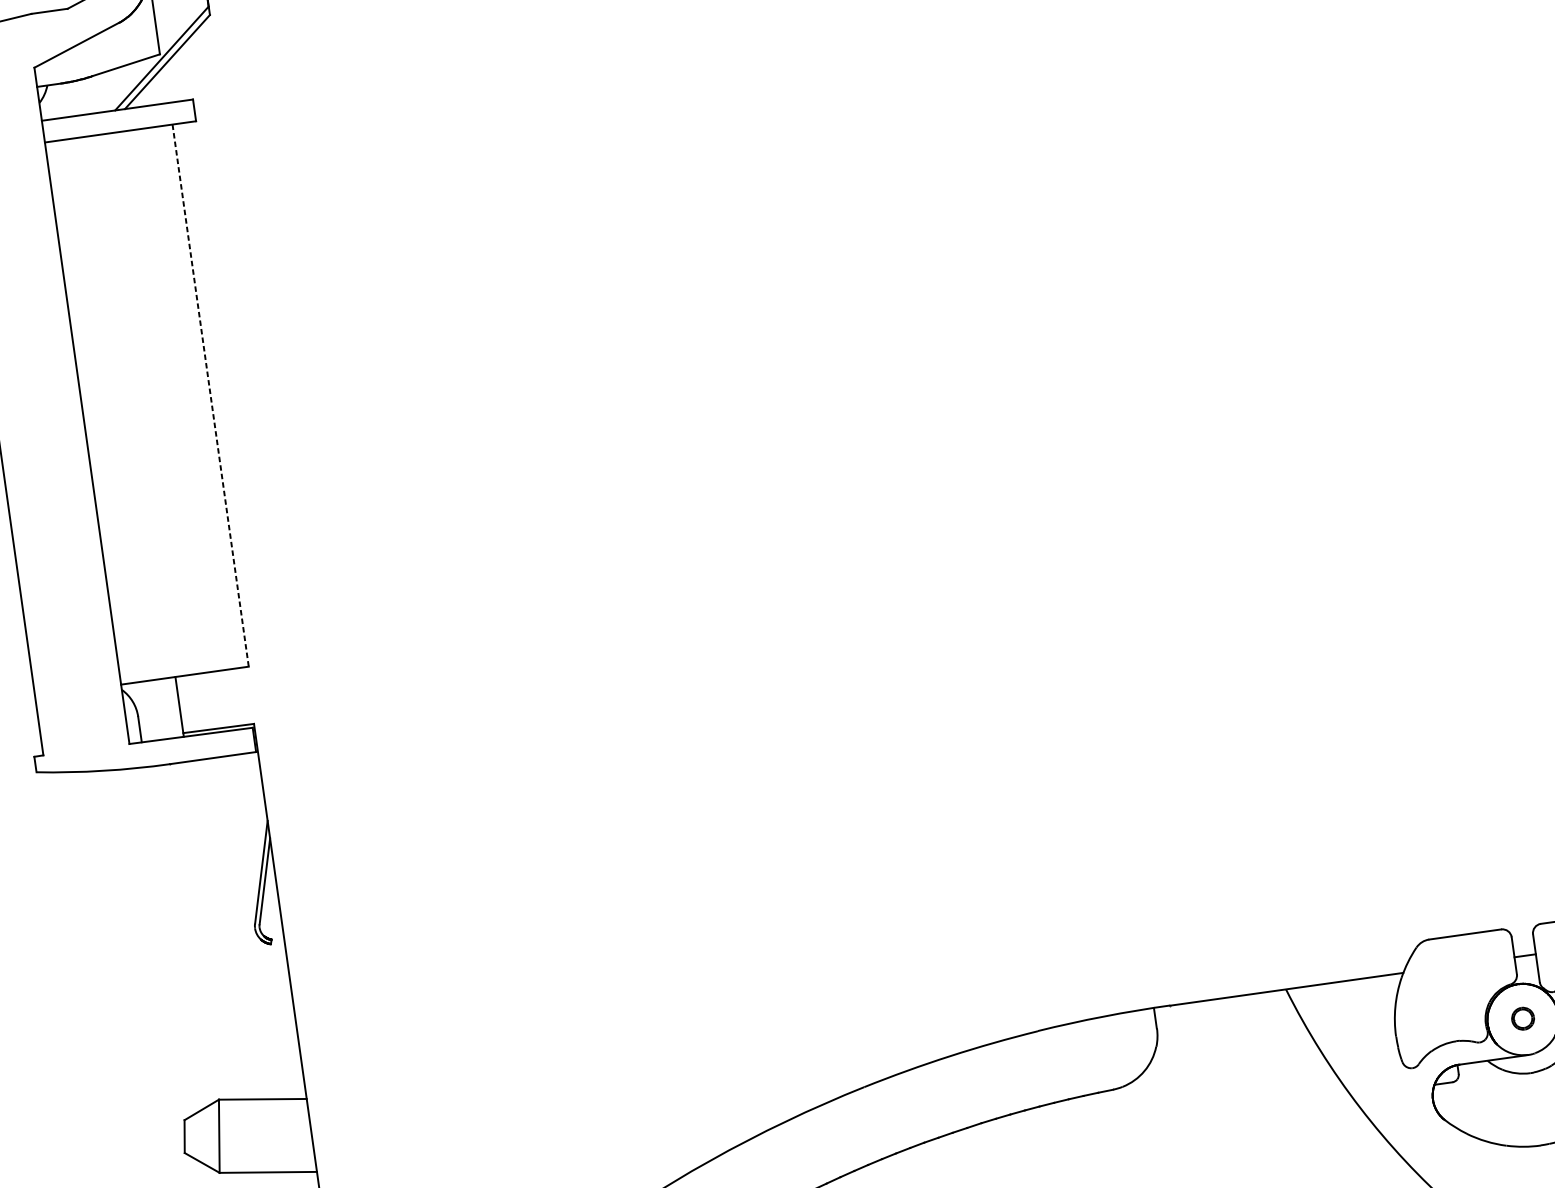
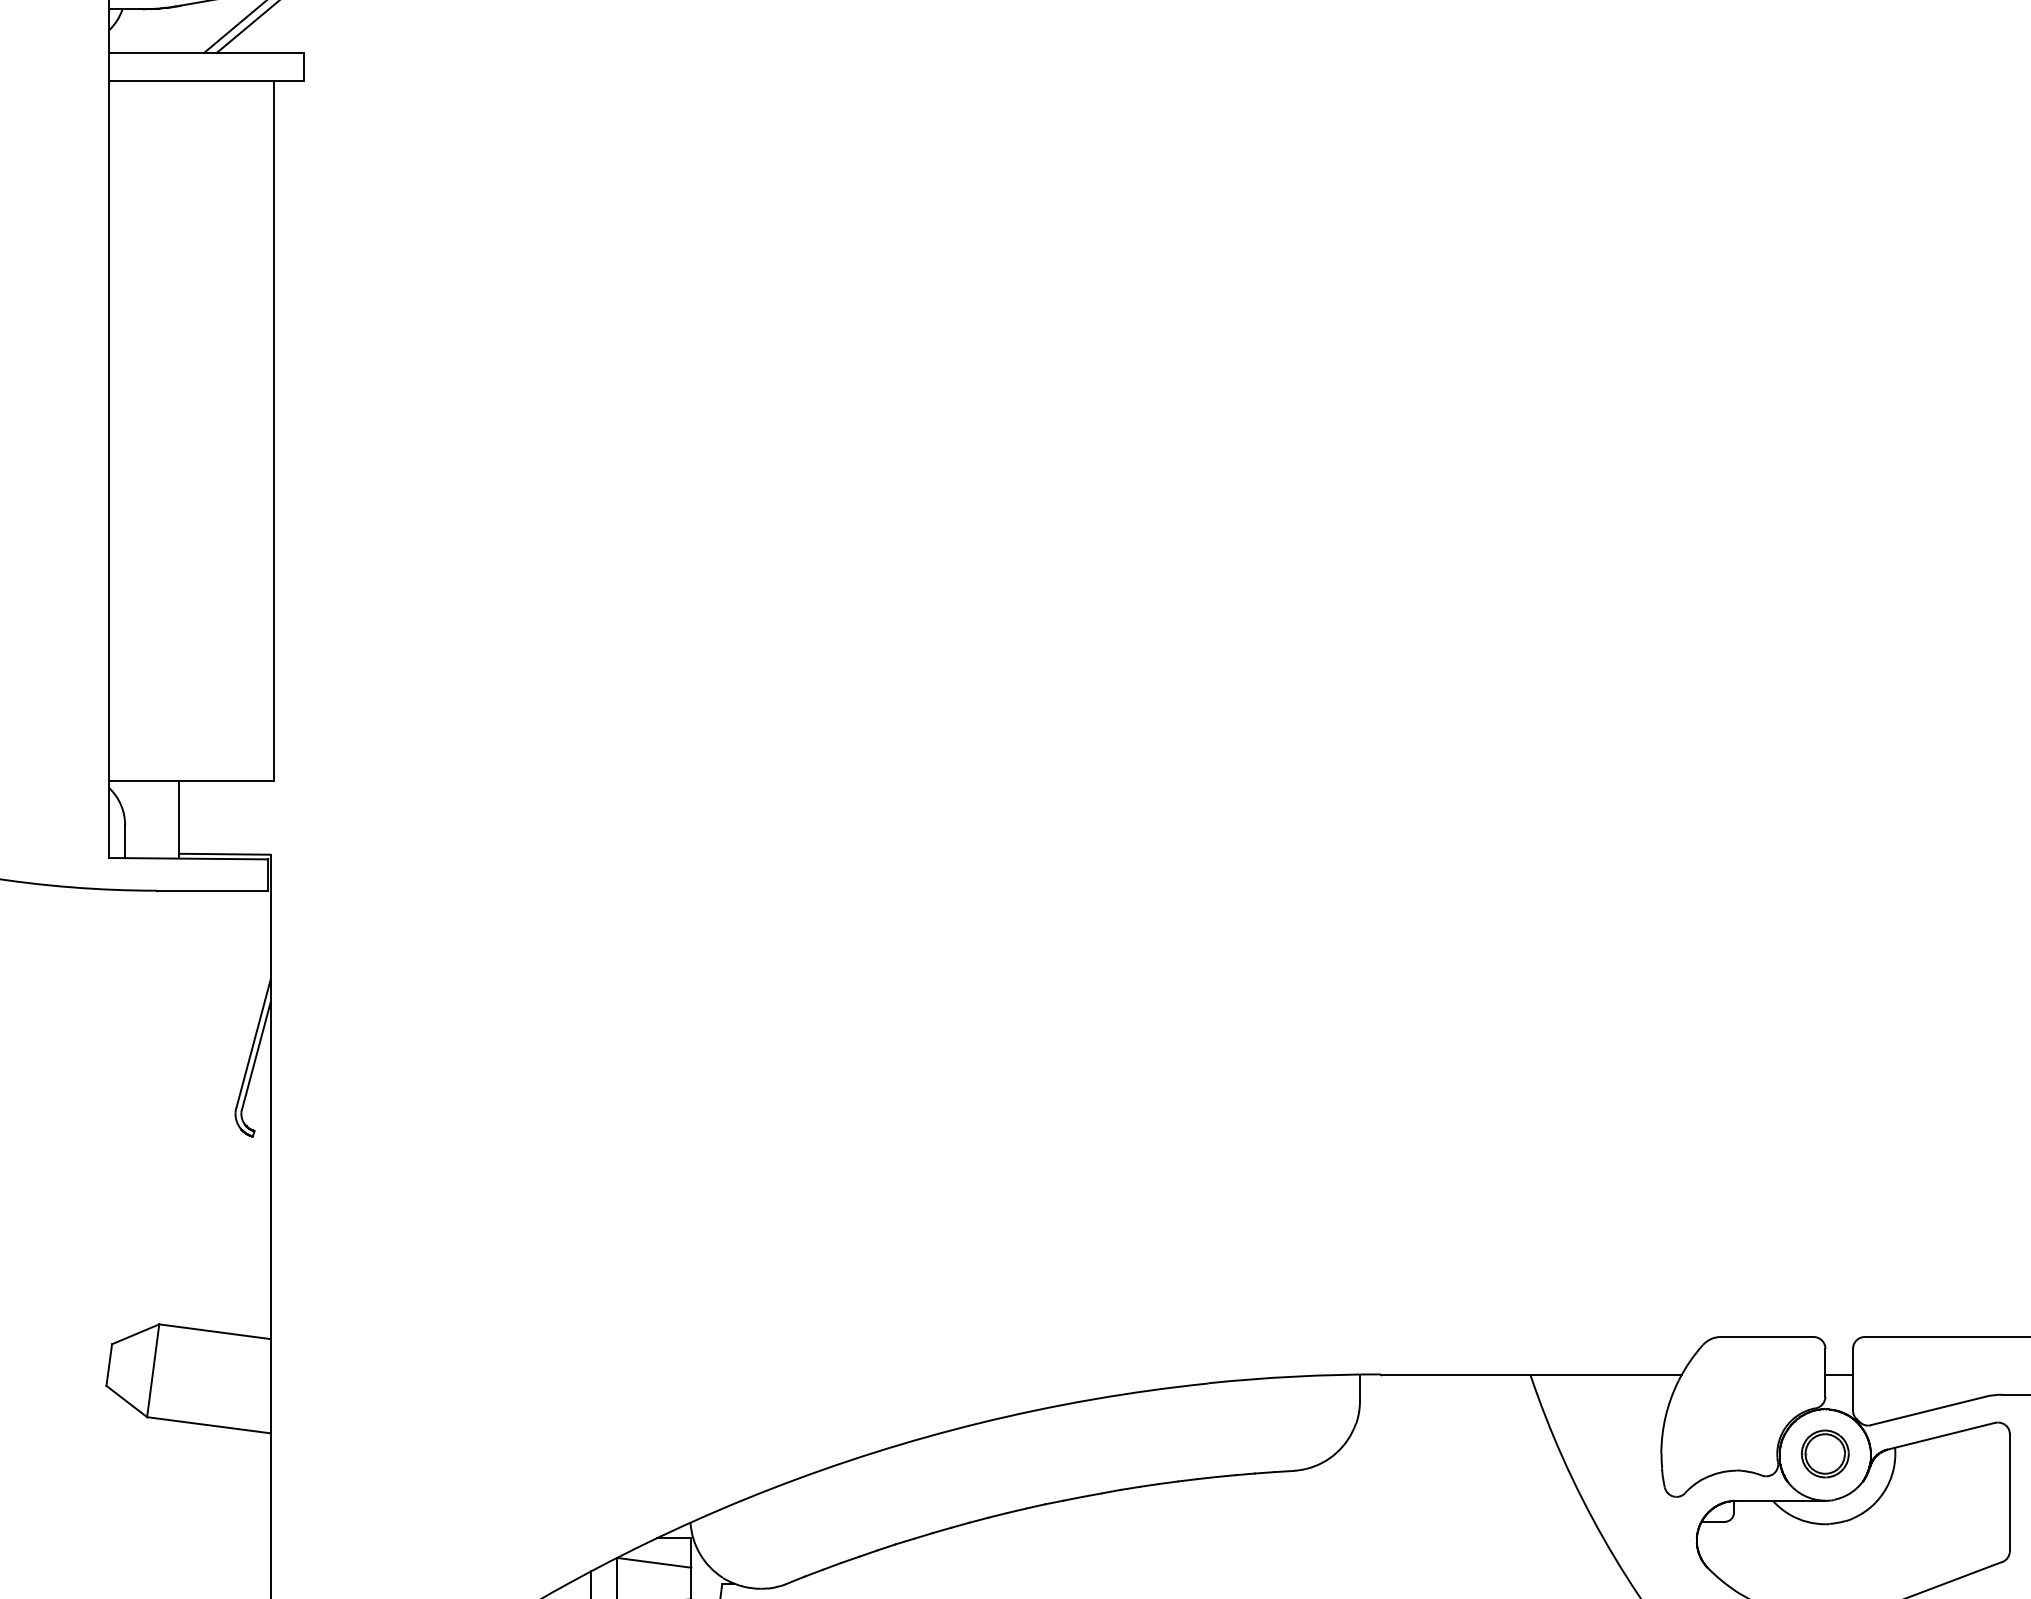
line: (211, 395) -> (274, 431), dashed -> solid
part: (1523, 1018) -> (1825, 1453), size x1.67

